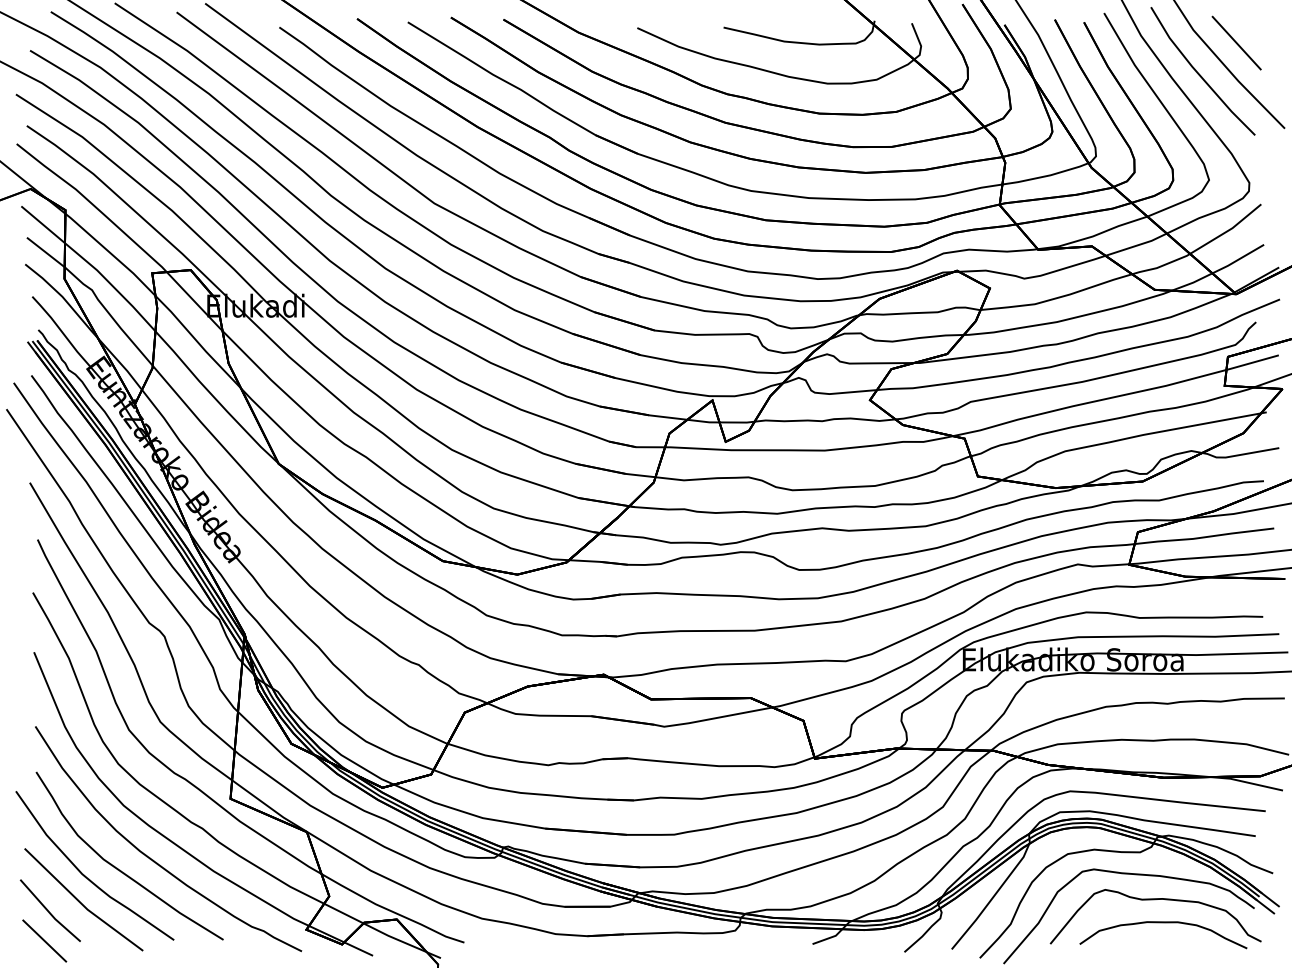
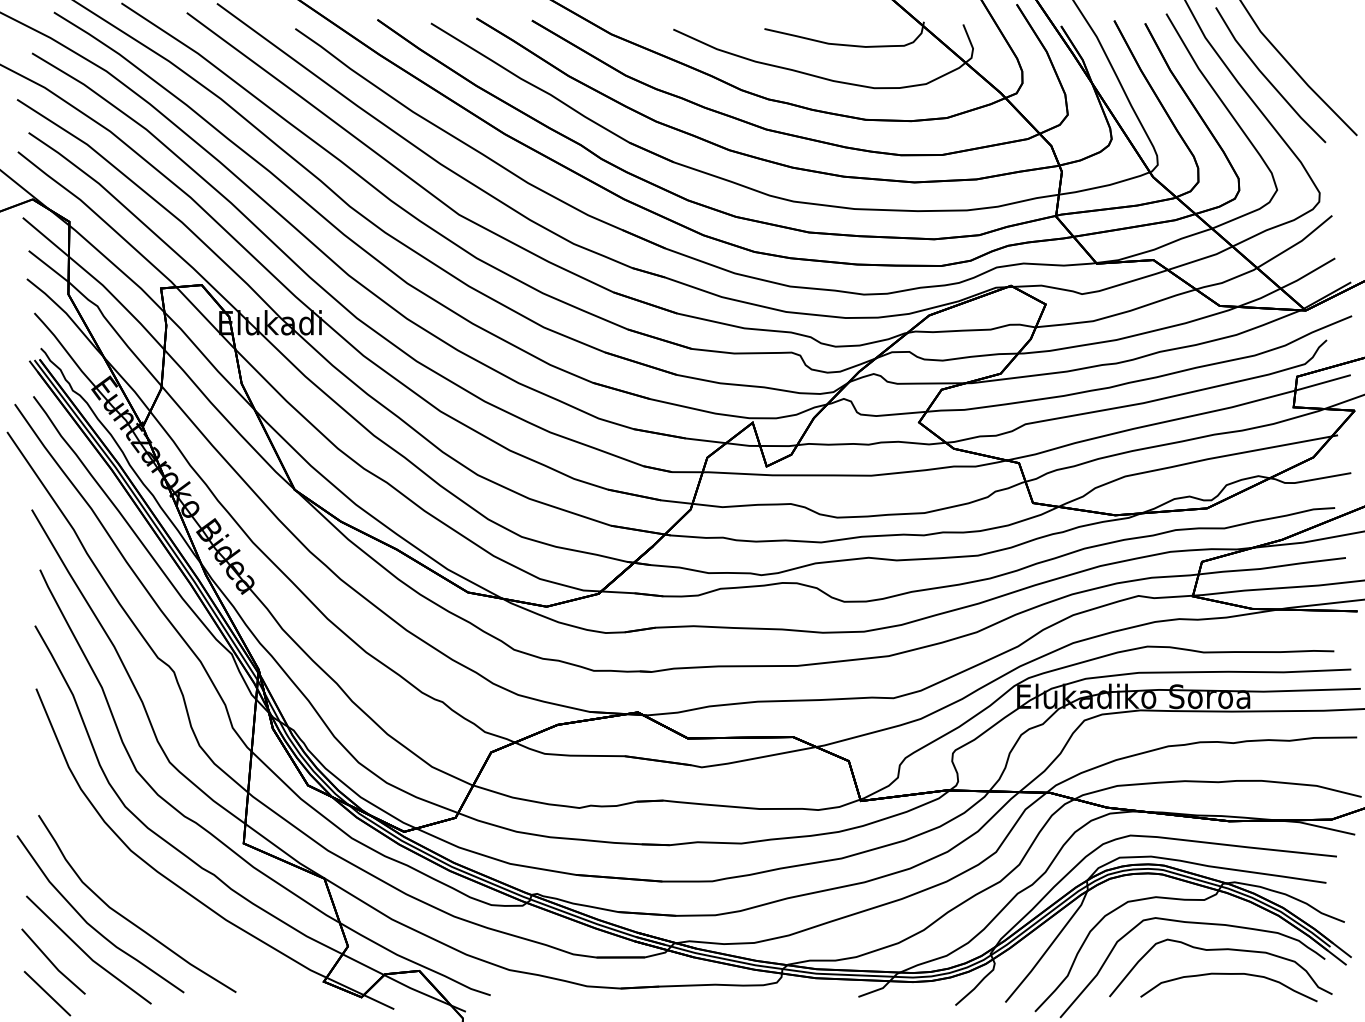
line: (1235, 43) -> (1305, 45), removed
part: (154, 860) -> (163, 908), removed

